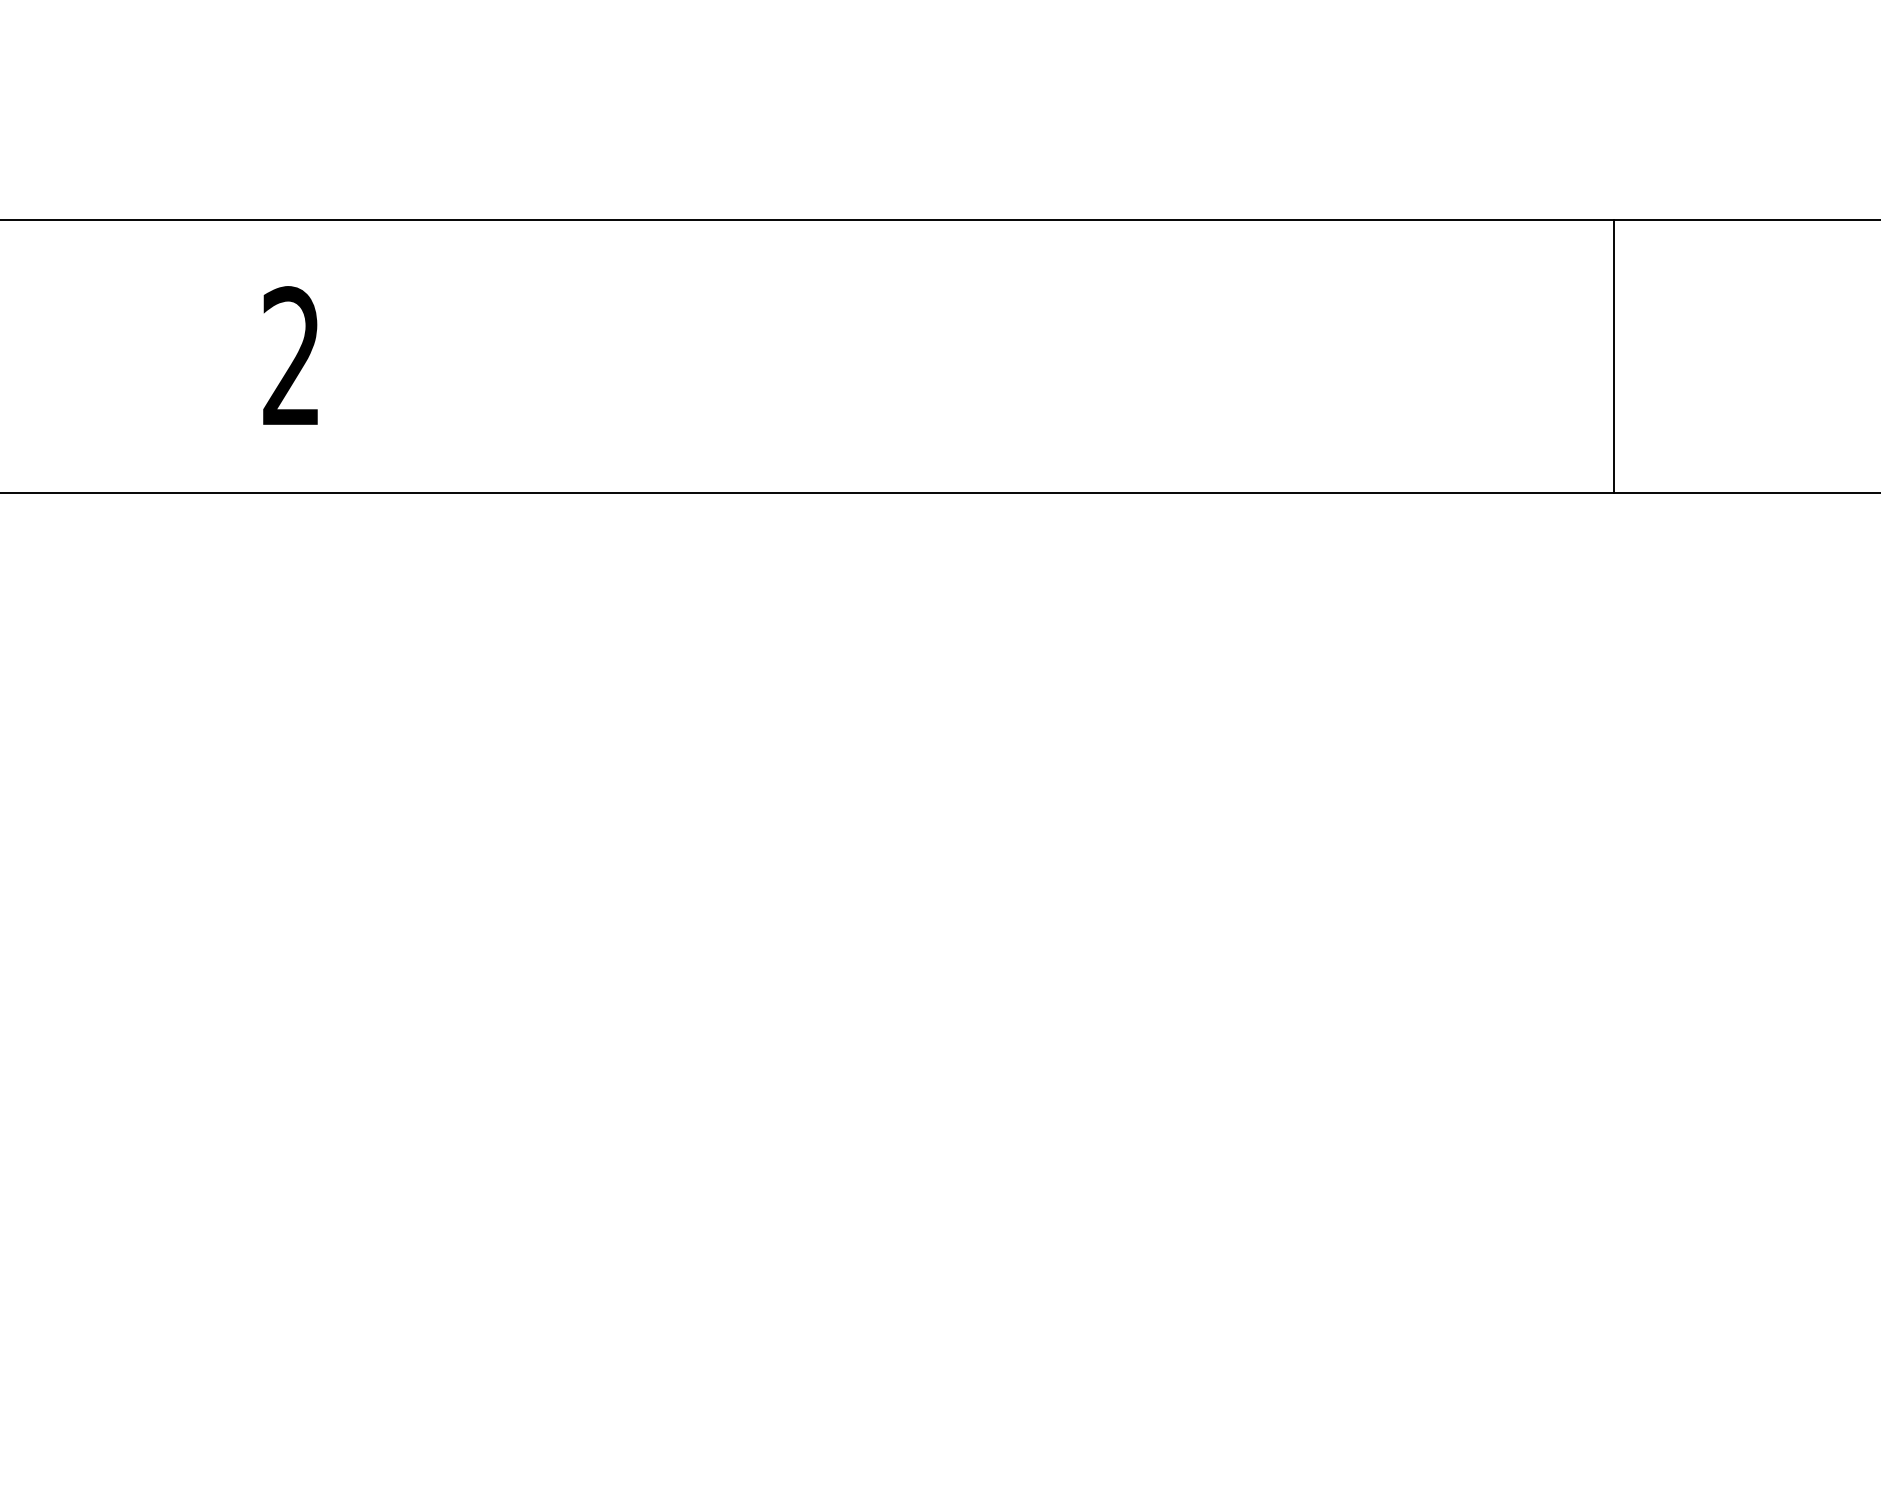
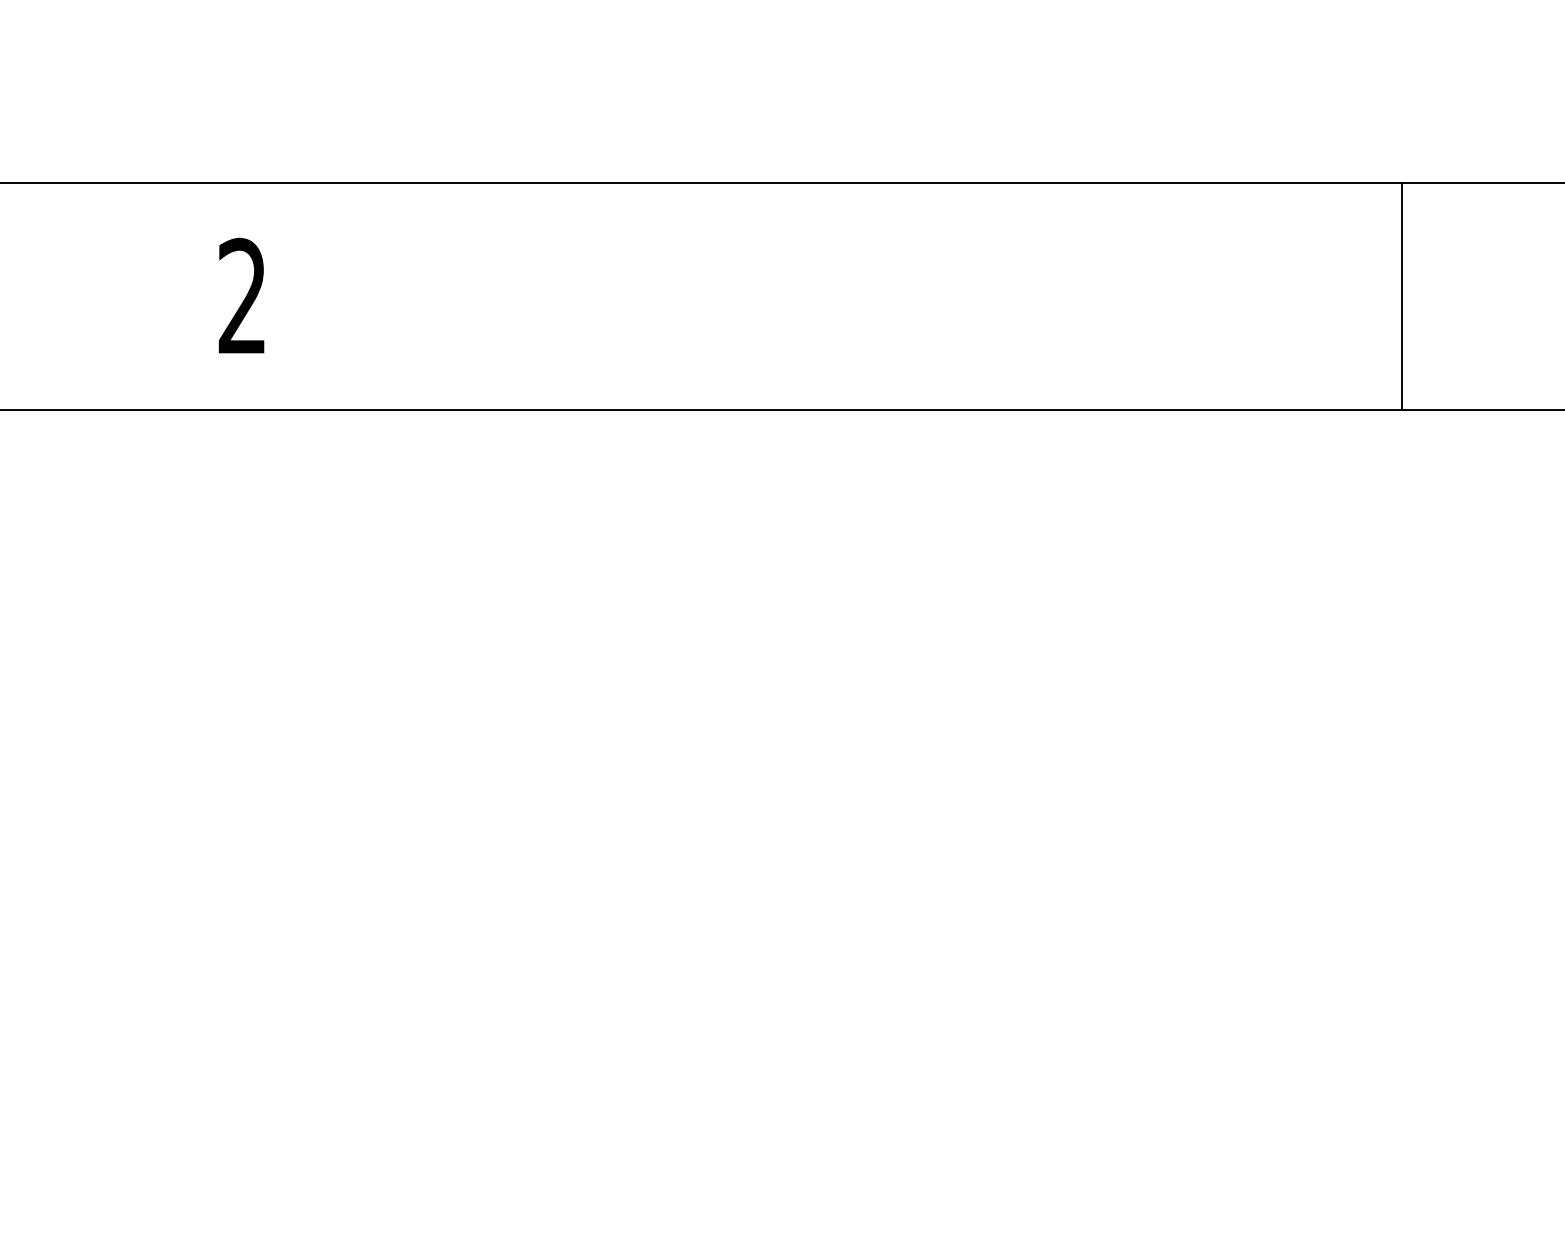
line: (1614, 356) -> (1401, 296), moved

